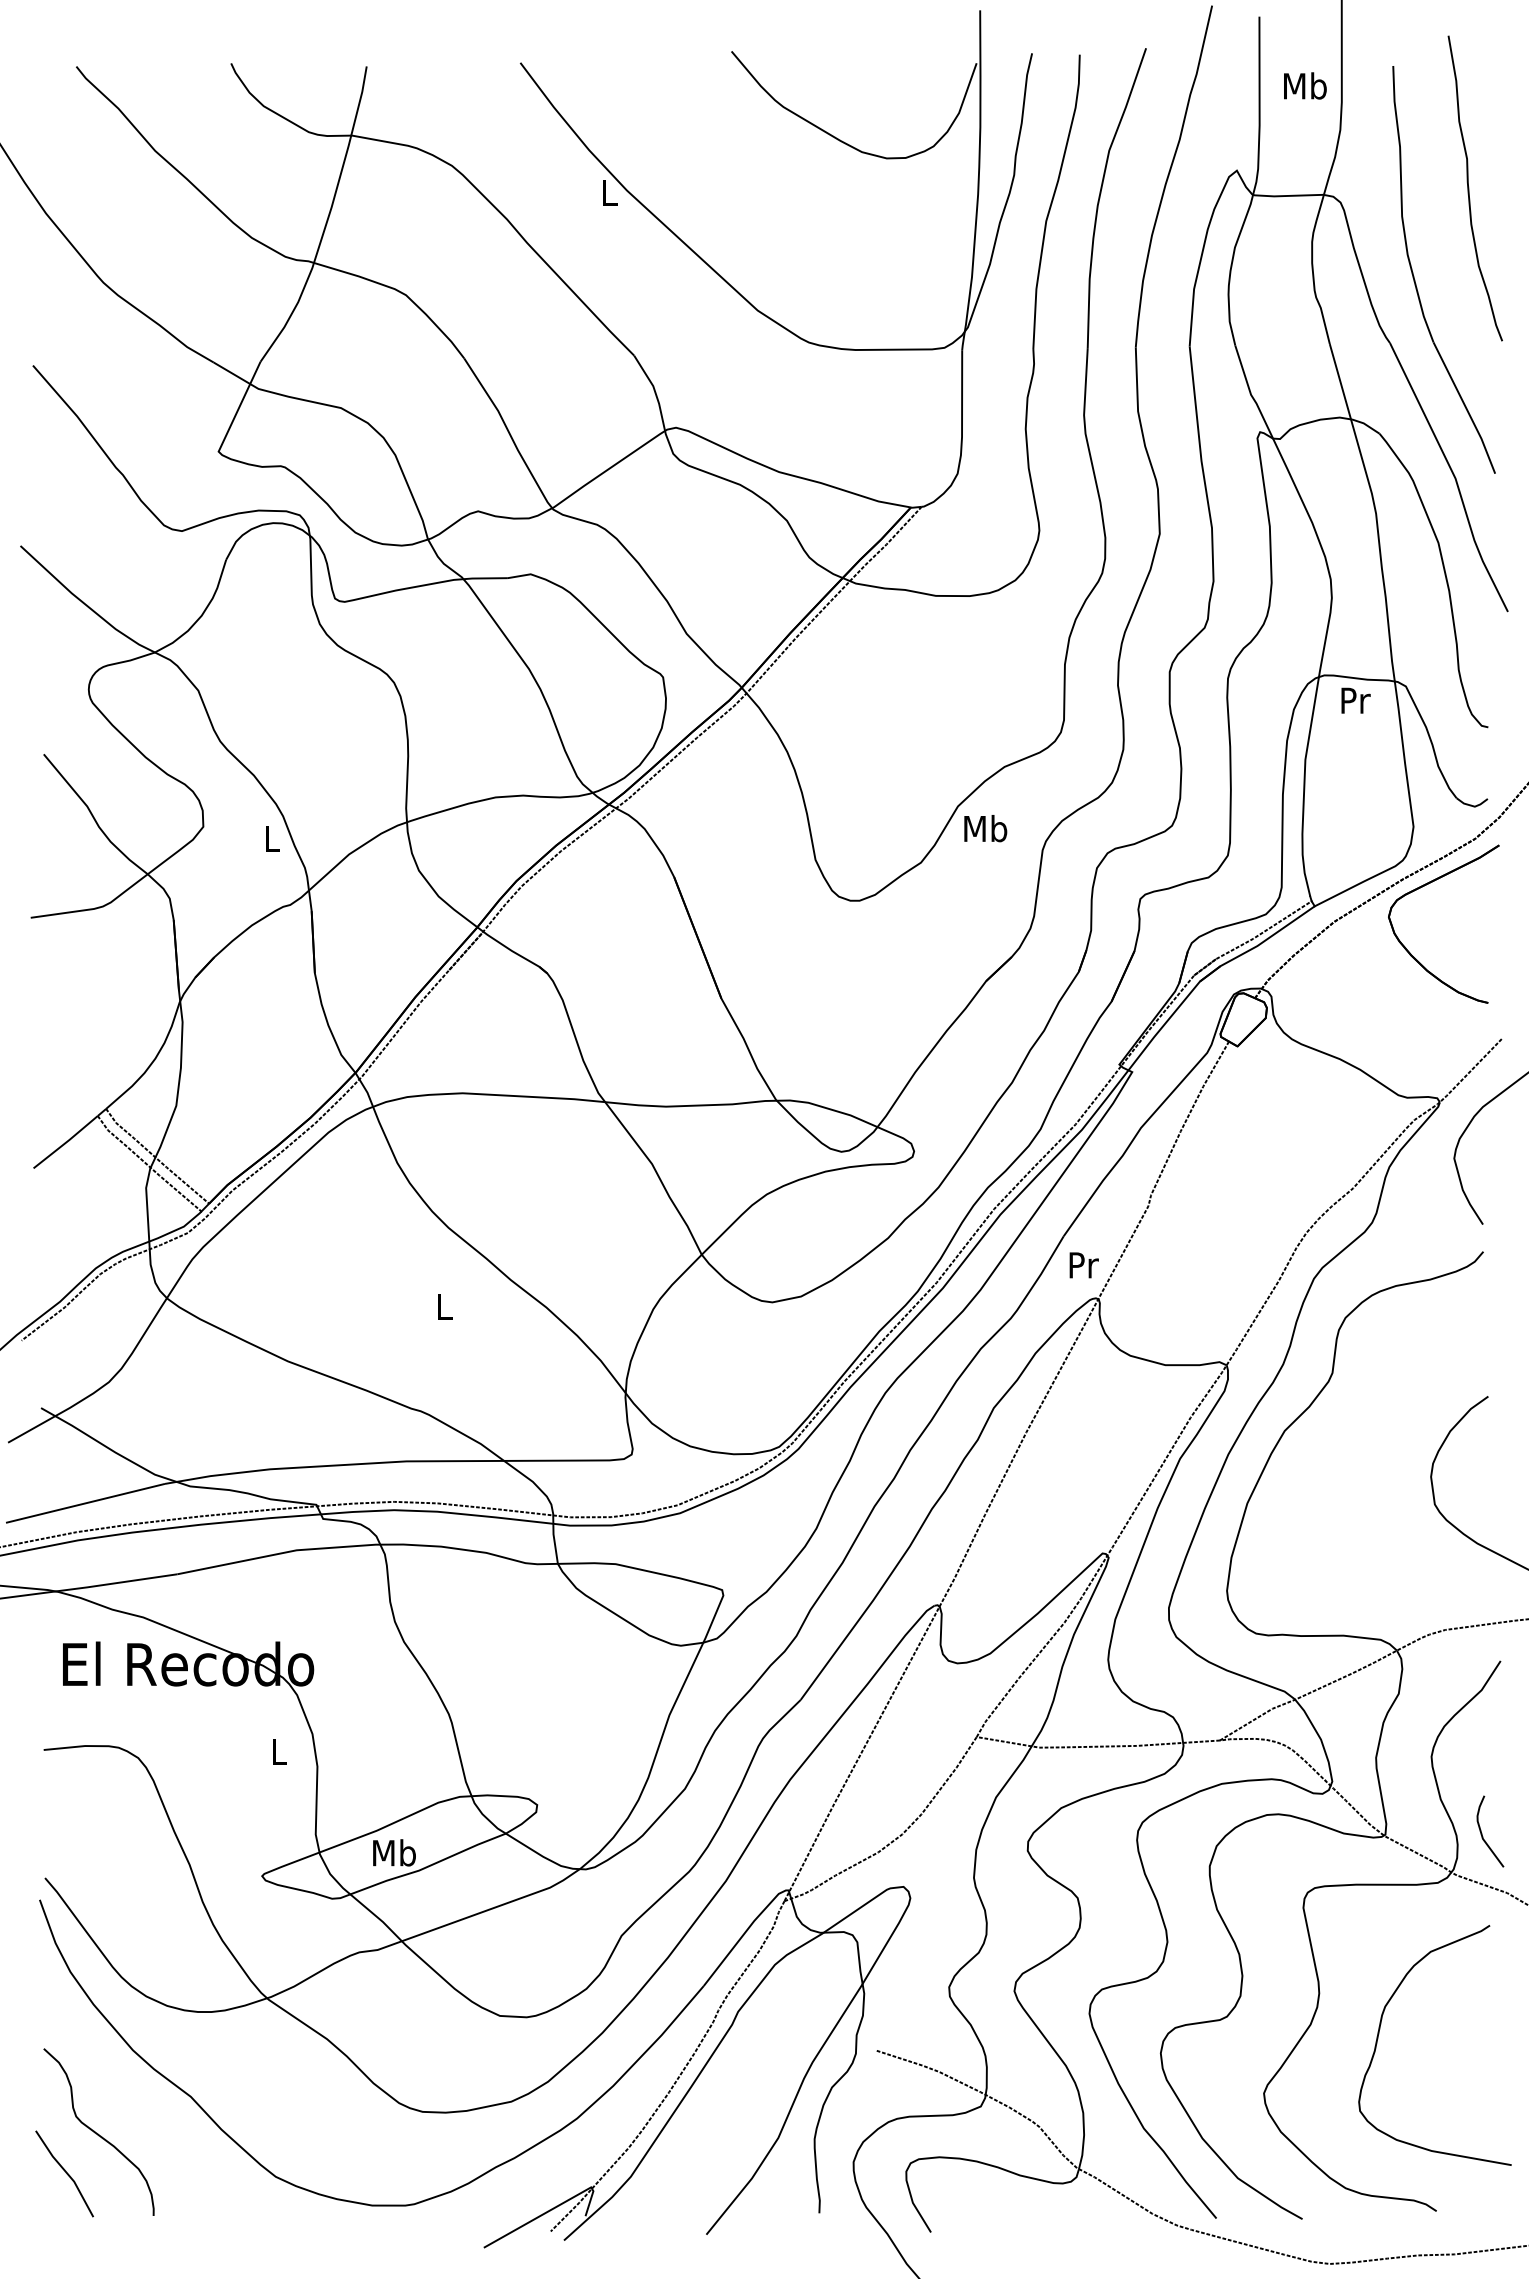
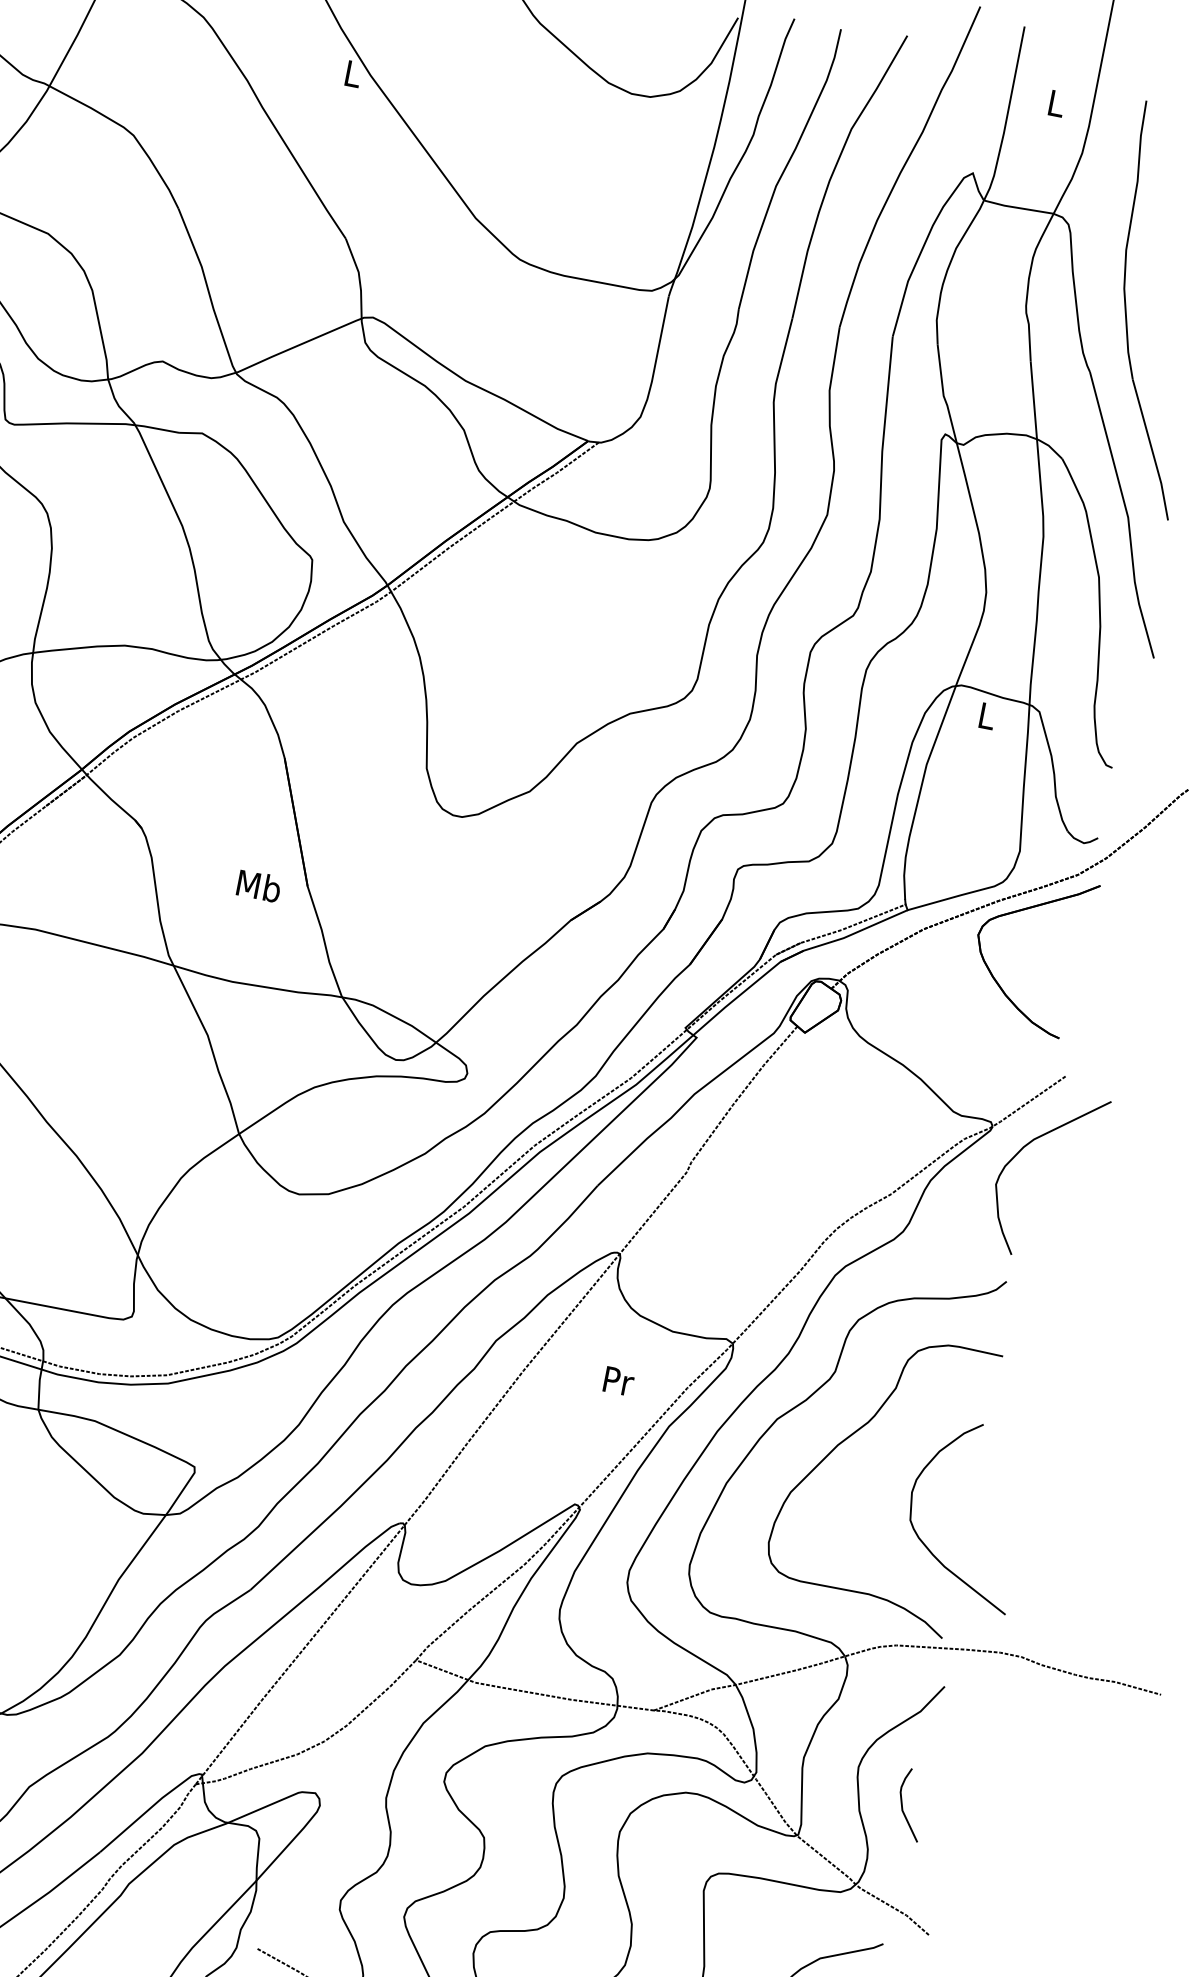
text: (1305, 85) -> (1056, 102), Mb -> L
text: (1355, 700) -> (987, 716), Pr -> L
text: (985, 828) -> (258, 886), moved
text: (1083, 1265) -> (618, 1381), moved
curve: (1357, 1437) -> (847, 1439), added
curve: (1482, 1833) -> (903, 1805), moved

